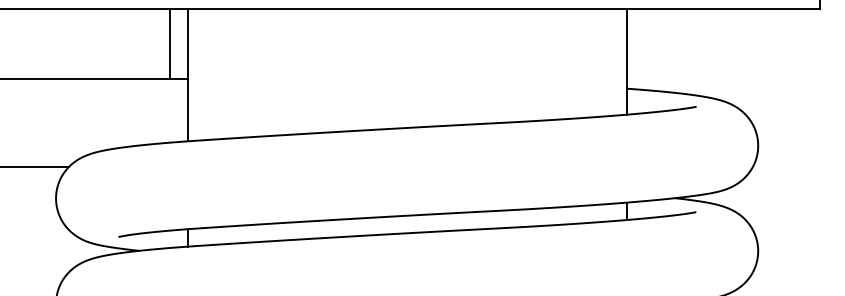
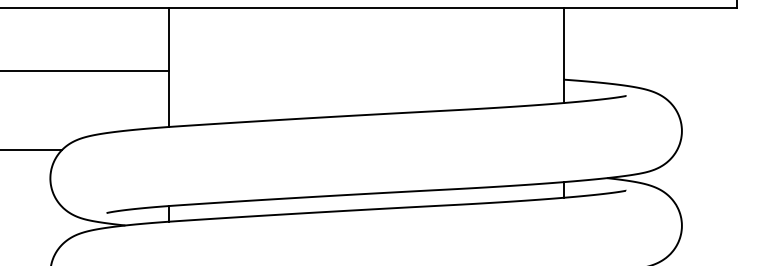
line: (170, 44) -> (153, 39), removed

